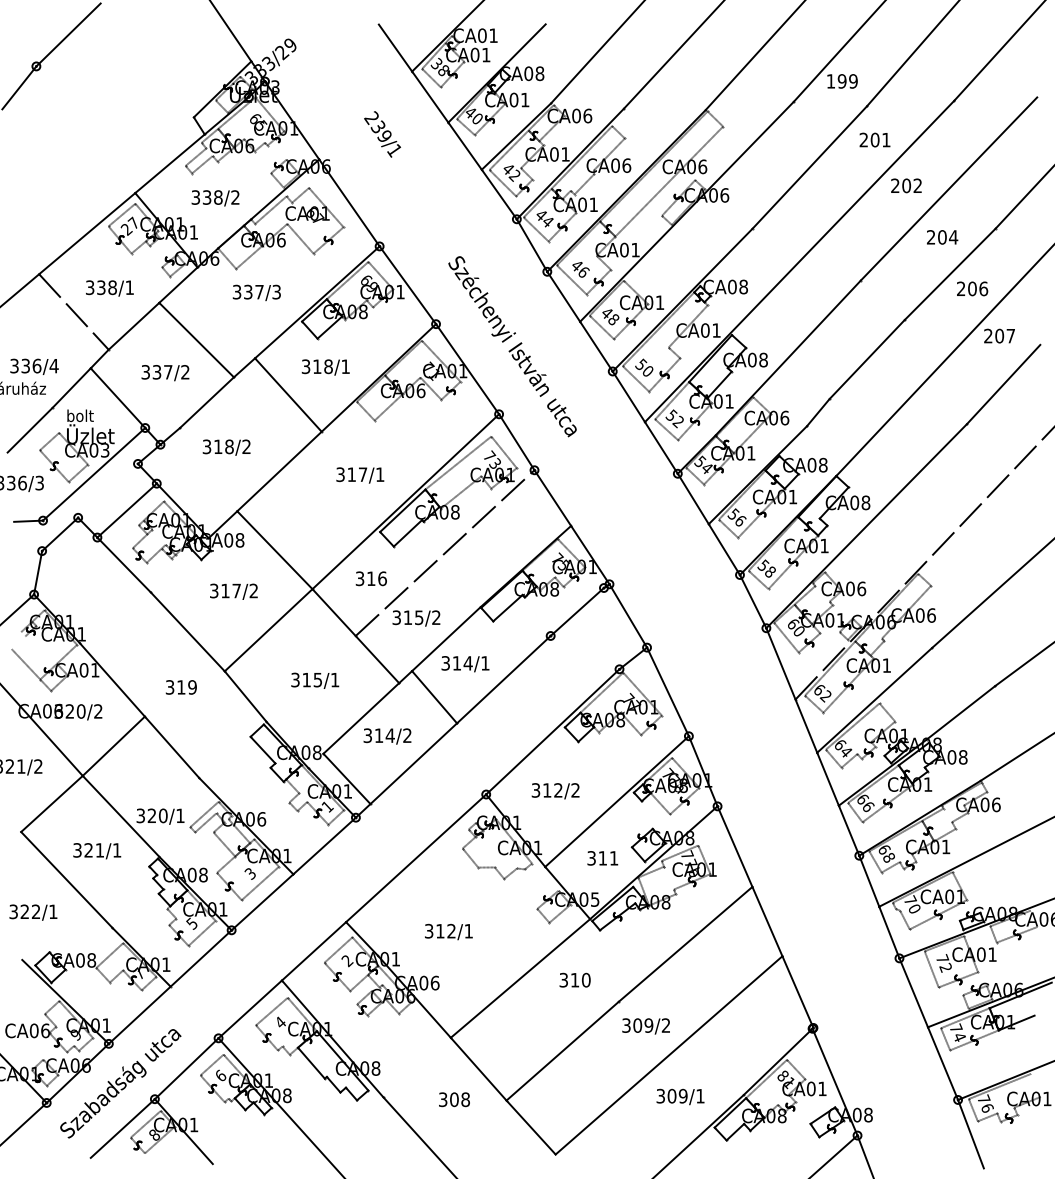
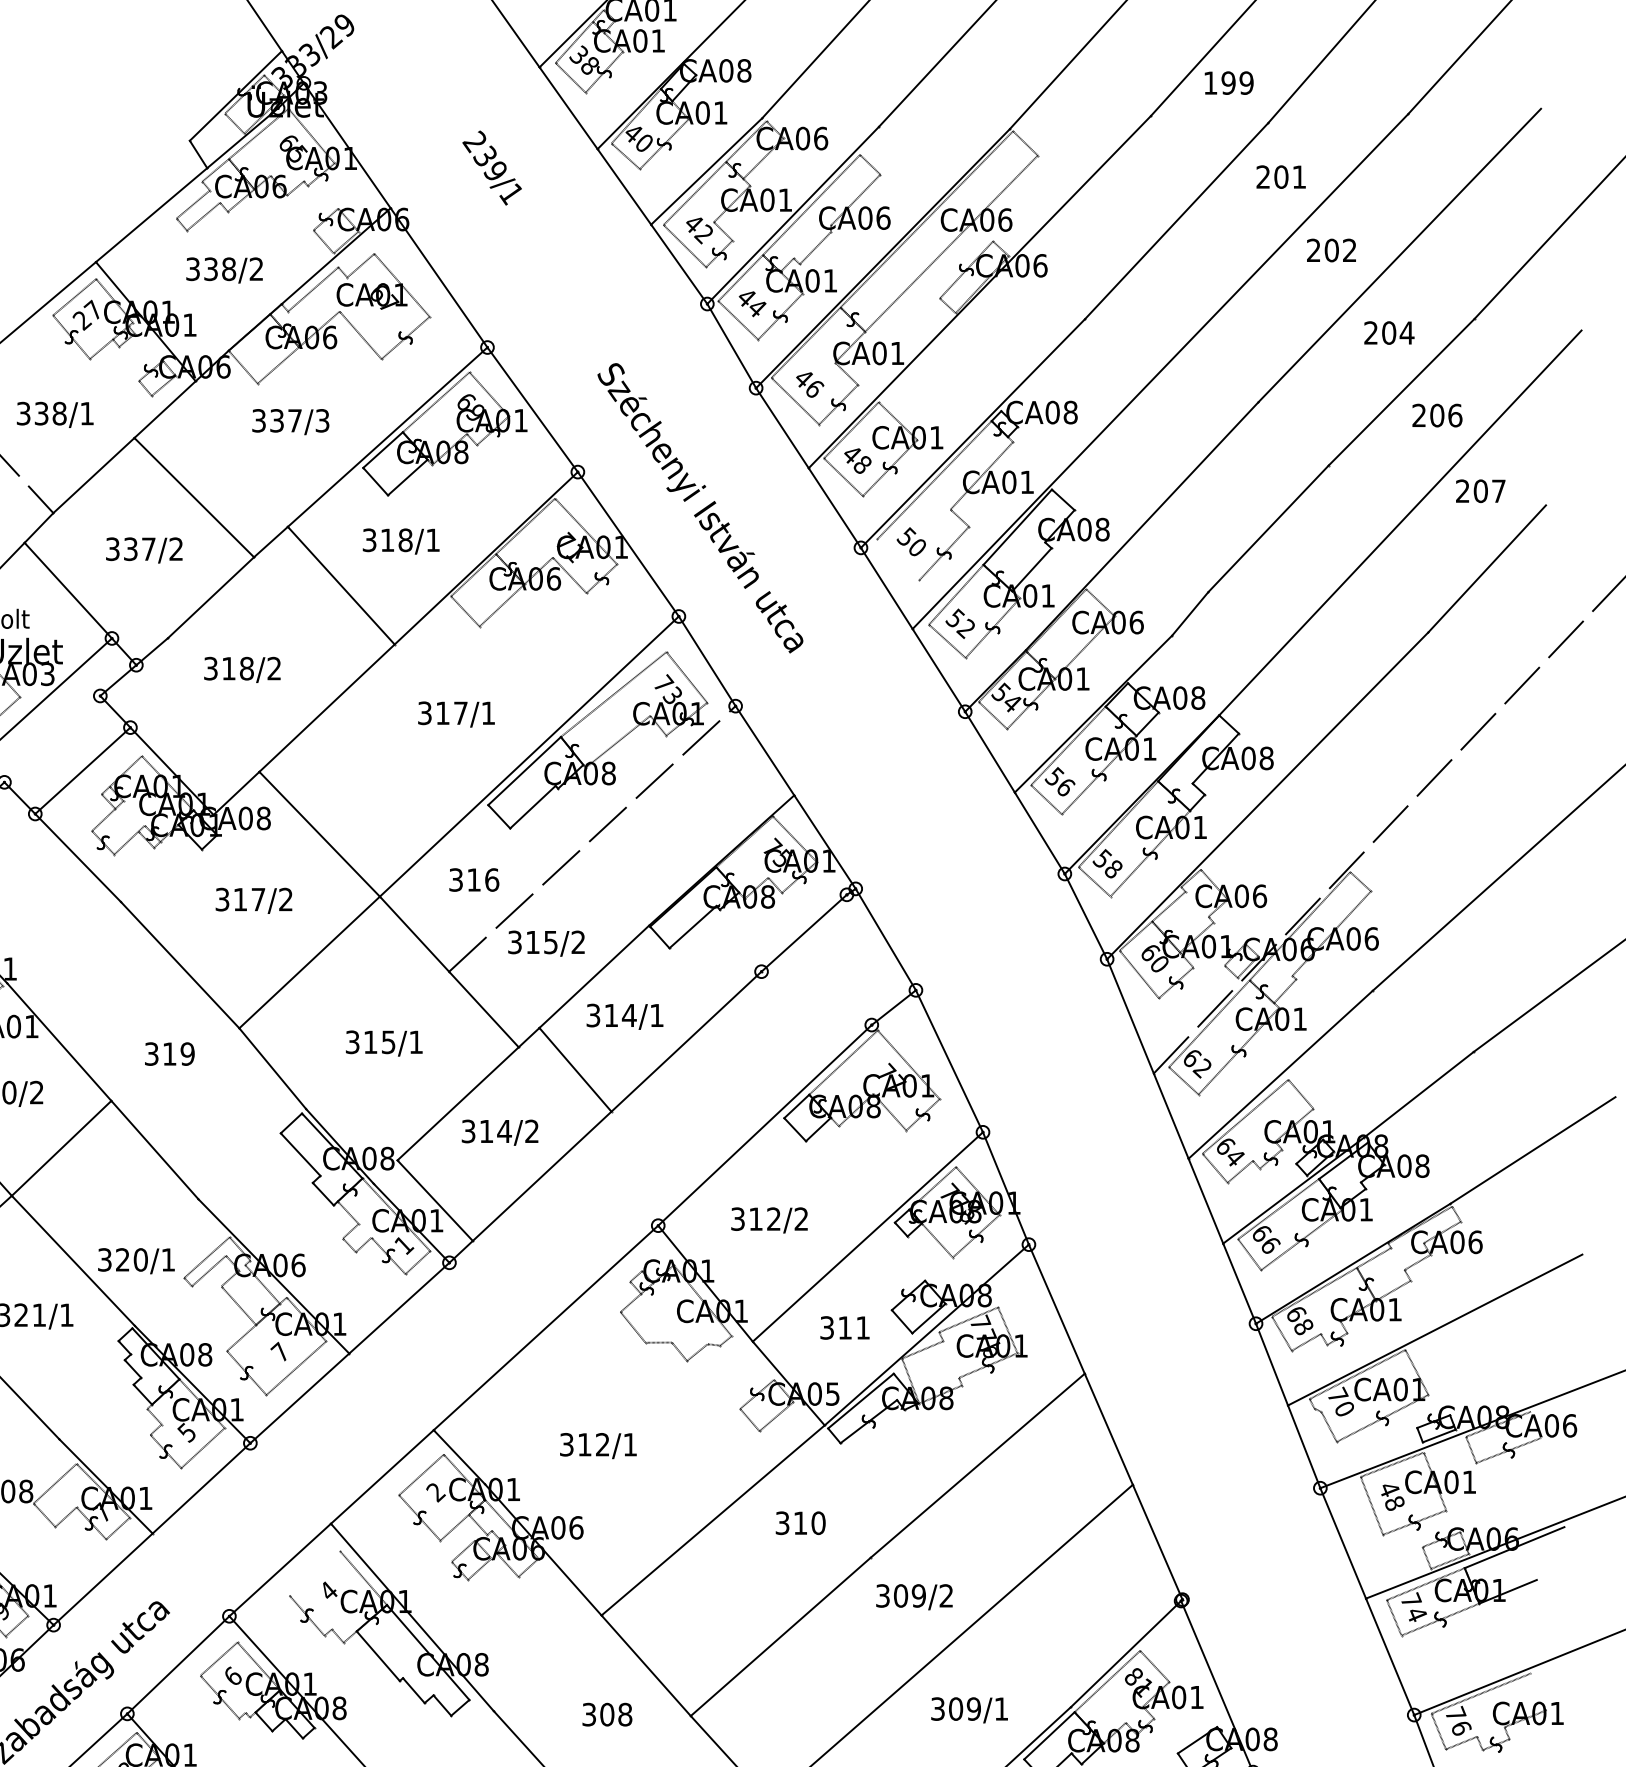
line: (635, 378) -> (897, 559), removed
text: (249, 873) -> (278, 1352), 3 -> 7
text: (943, 963) -> (1390, 1496), 72 -> 48
line: (271, 1011) -> (314, 1573), removed

